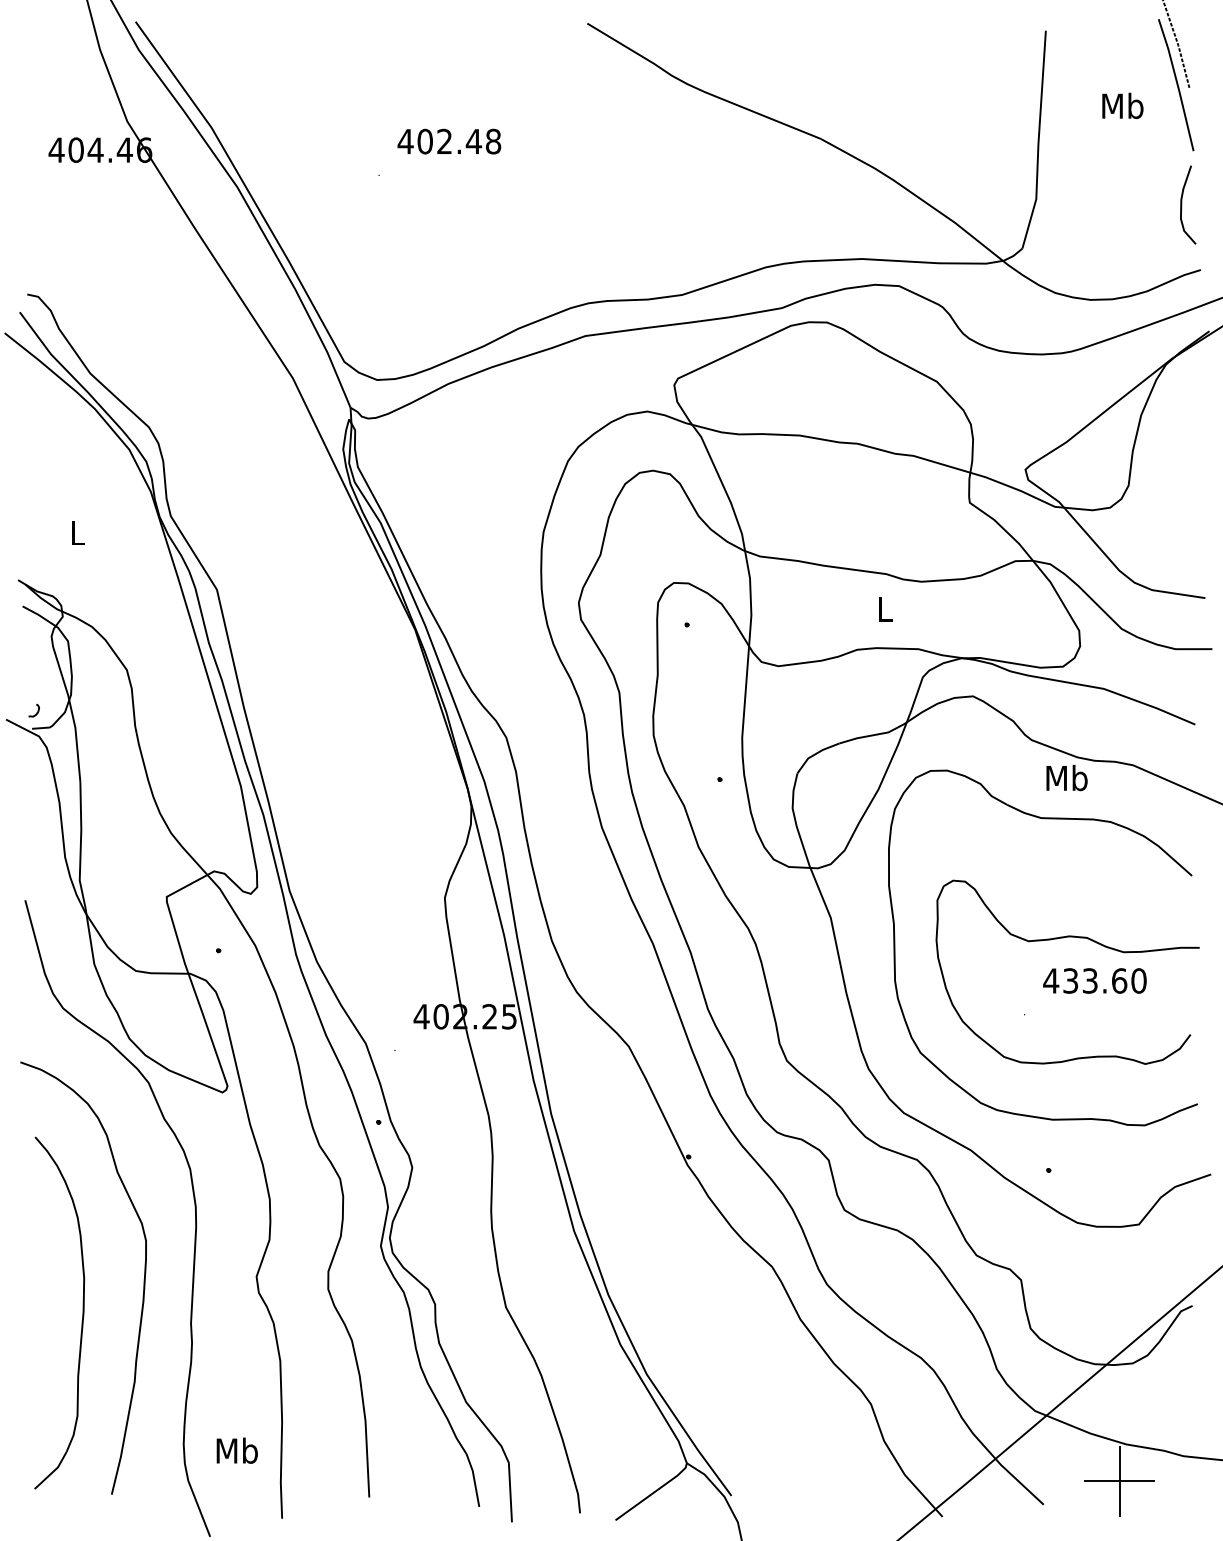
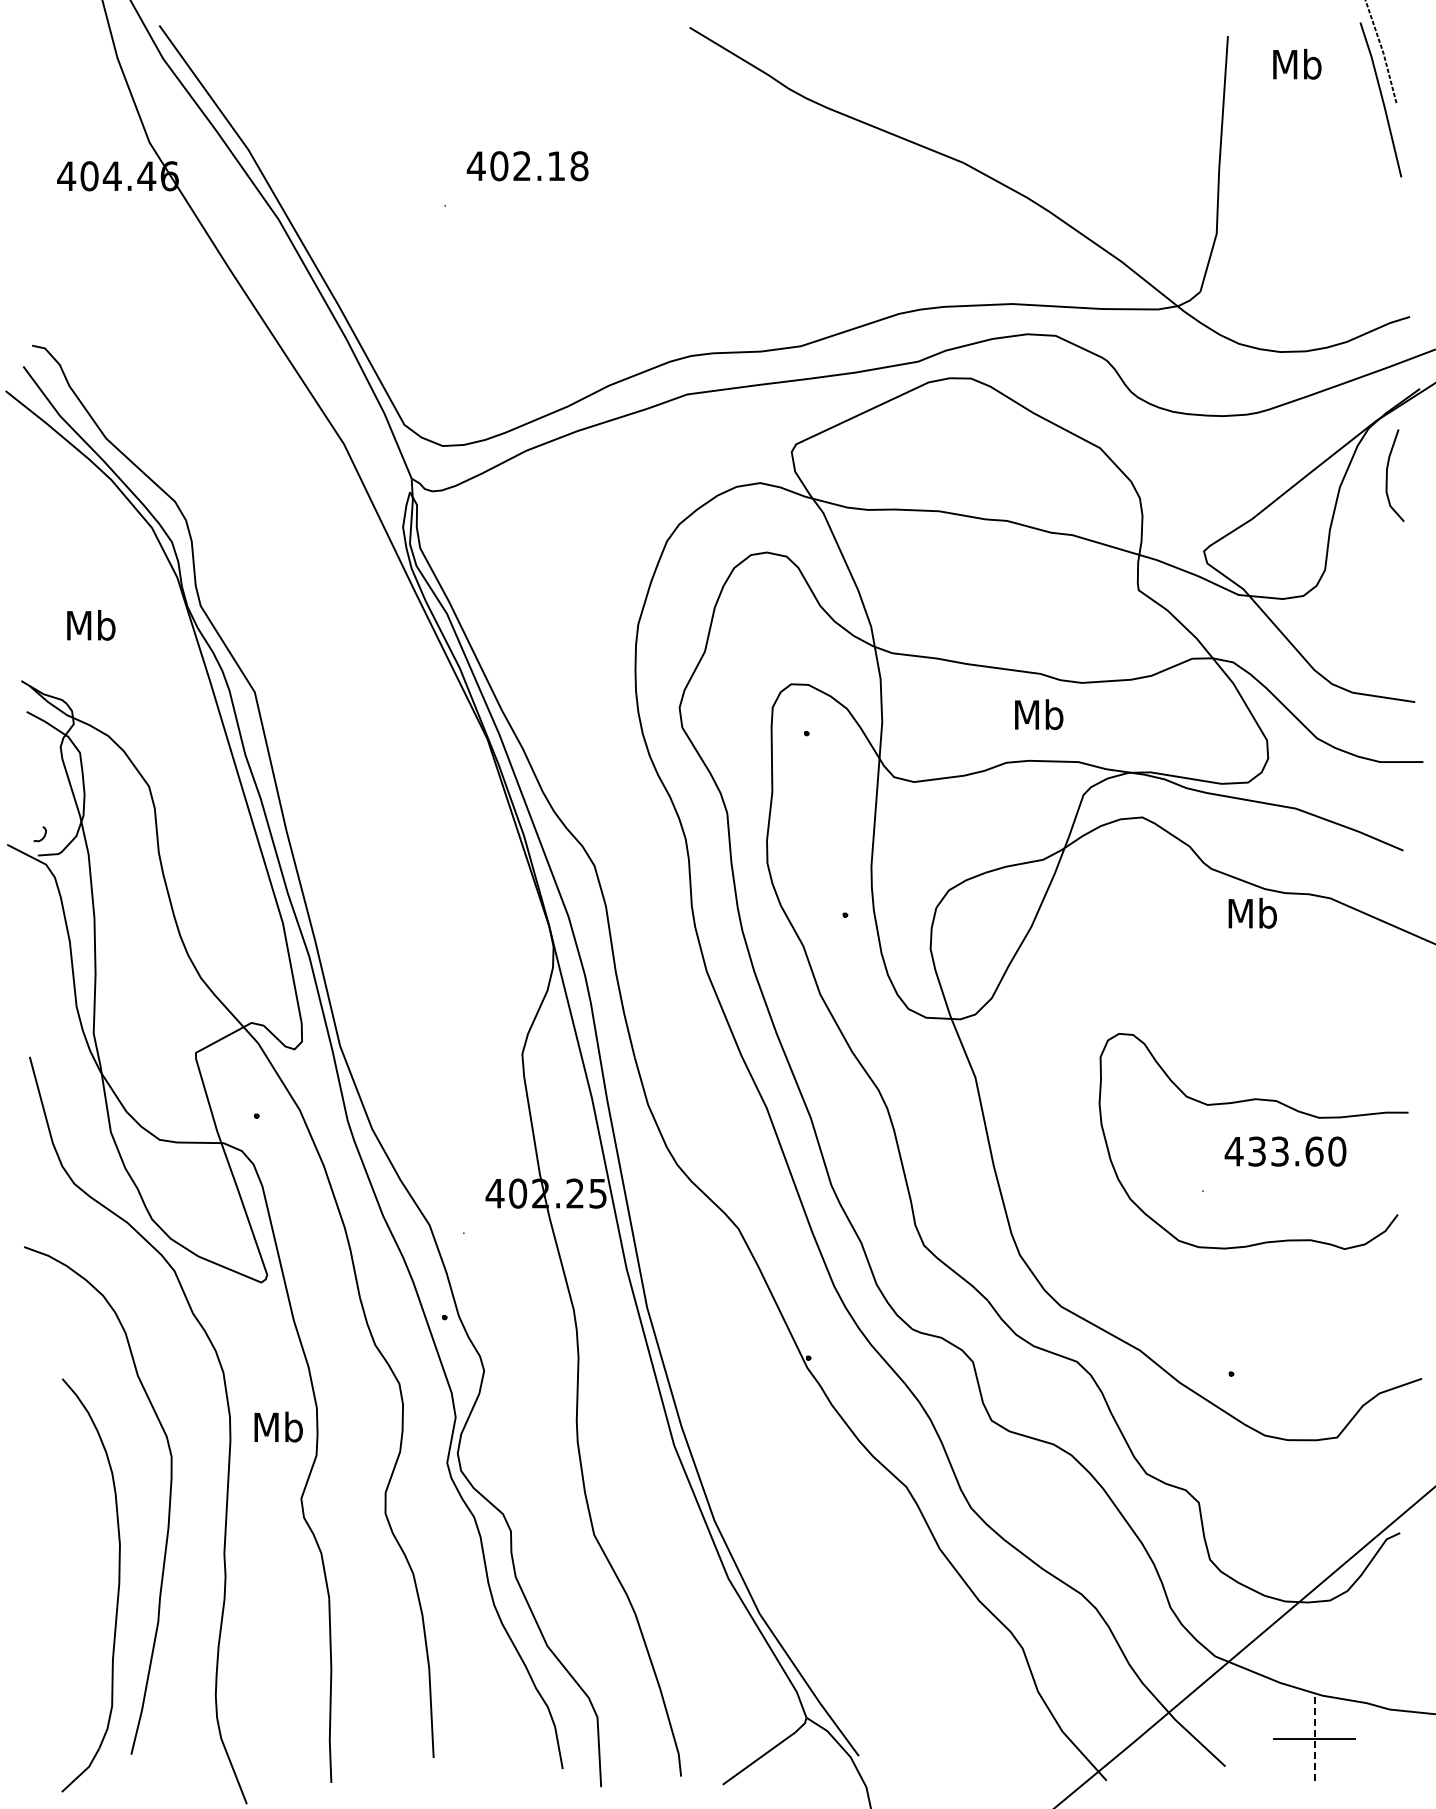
text: (1123, 105) -> (1297, 63), moved
text: (473, 141) -> (556, 165), 402.48 -> 402.18
curve: (1181, 204) -> (1387, 475), moved
text: (77, 532) -> (91, 625), L -> Mb
text: (885, 608) -> (1039, 714), L -> Mb
part: (1042, 819) -> (1224, 961), removed
part: (82, 1316) -> (117, 1589), moved
text: (237, 1450) -> (278, 1426), moved
line: (1119, 1481) -> (1314, 1739), solid -> dashed

